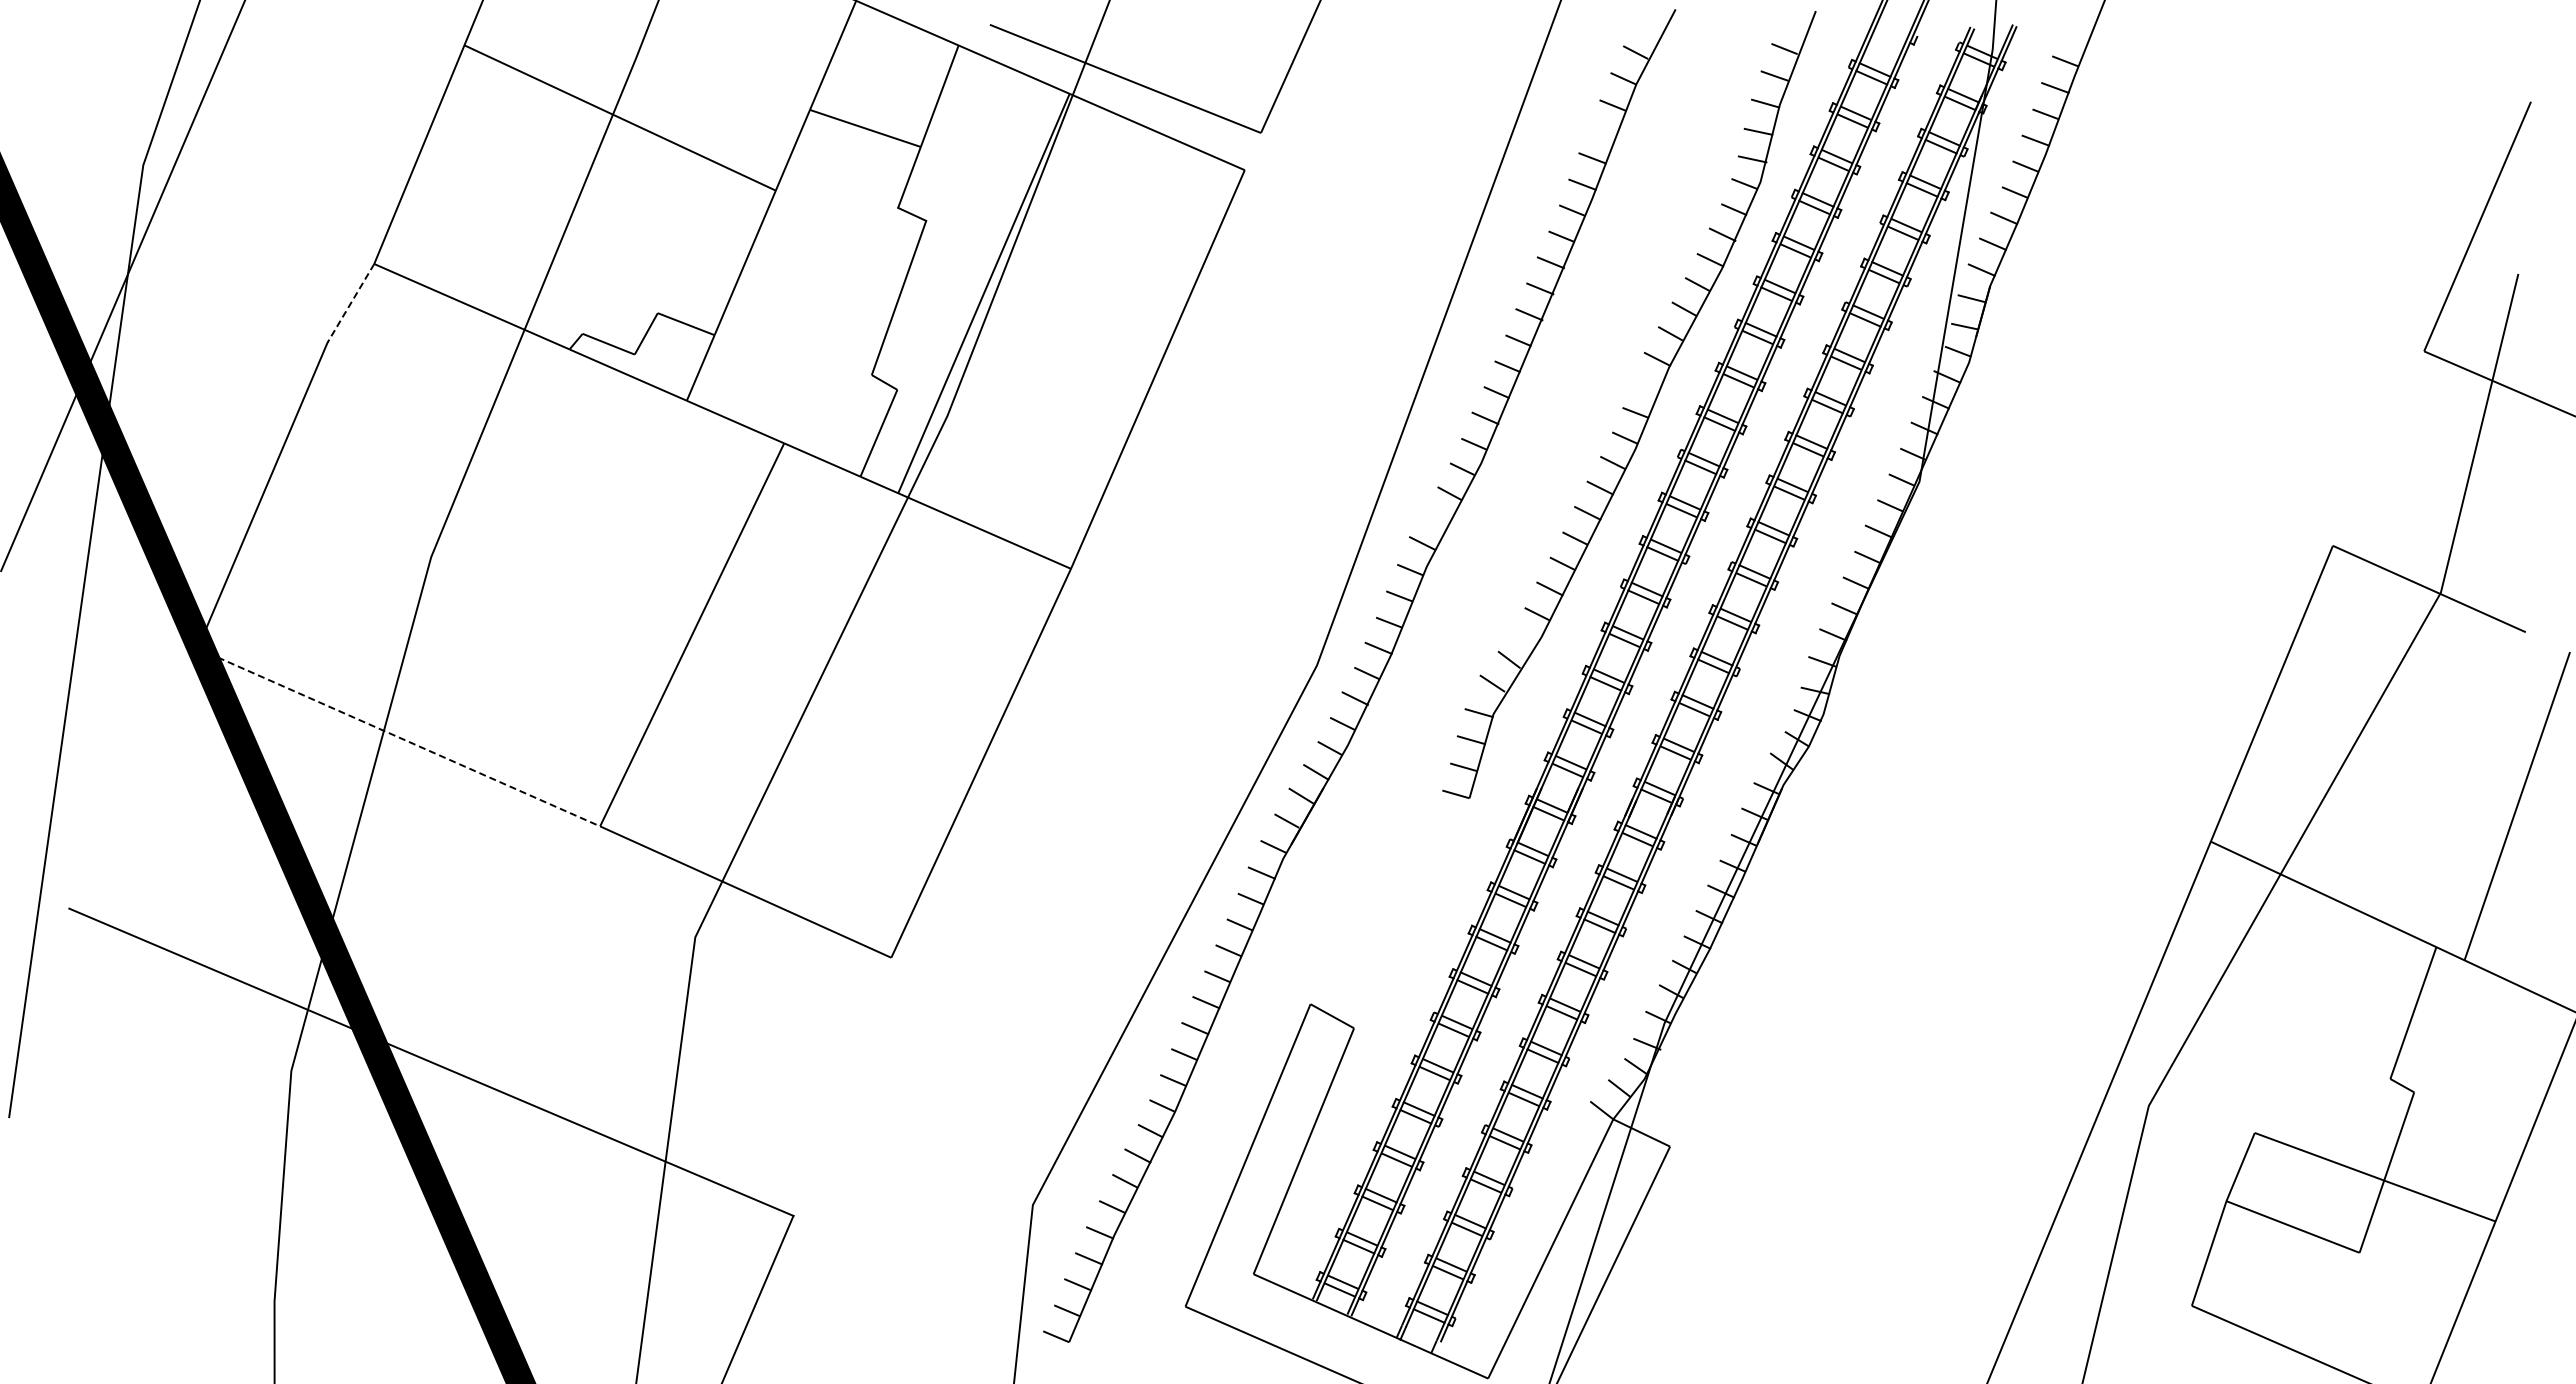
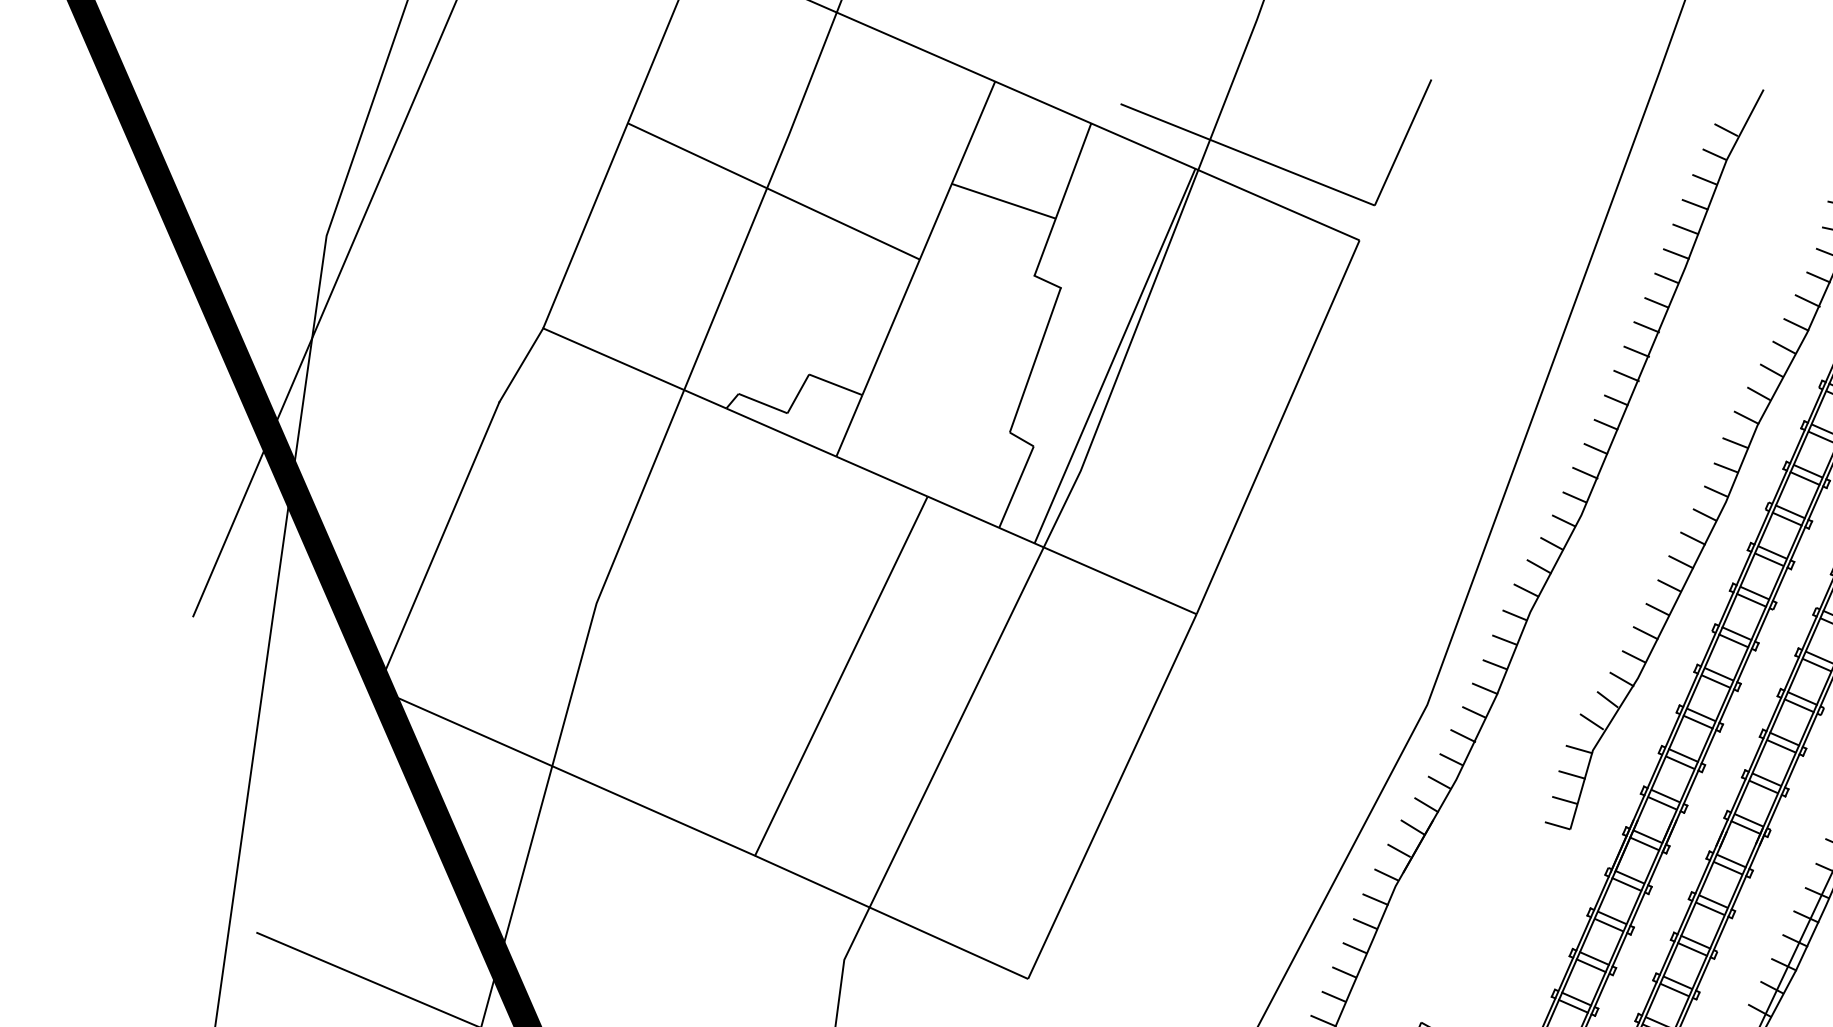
line: (1602, 132) -> (1695, 205), added
line: (350, 303) -> (520, 365), dashed -> solid
line: (1645, 386) -> (1735, 443), added
line: (1436, 518) -> (1539, 567), added
line: (1524, 638) -> (1621, 679), added
line: (398, 737) -> (565, 772), dashed -> solid

